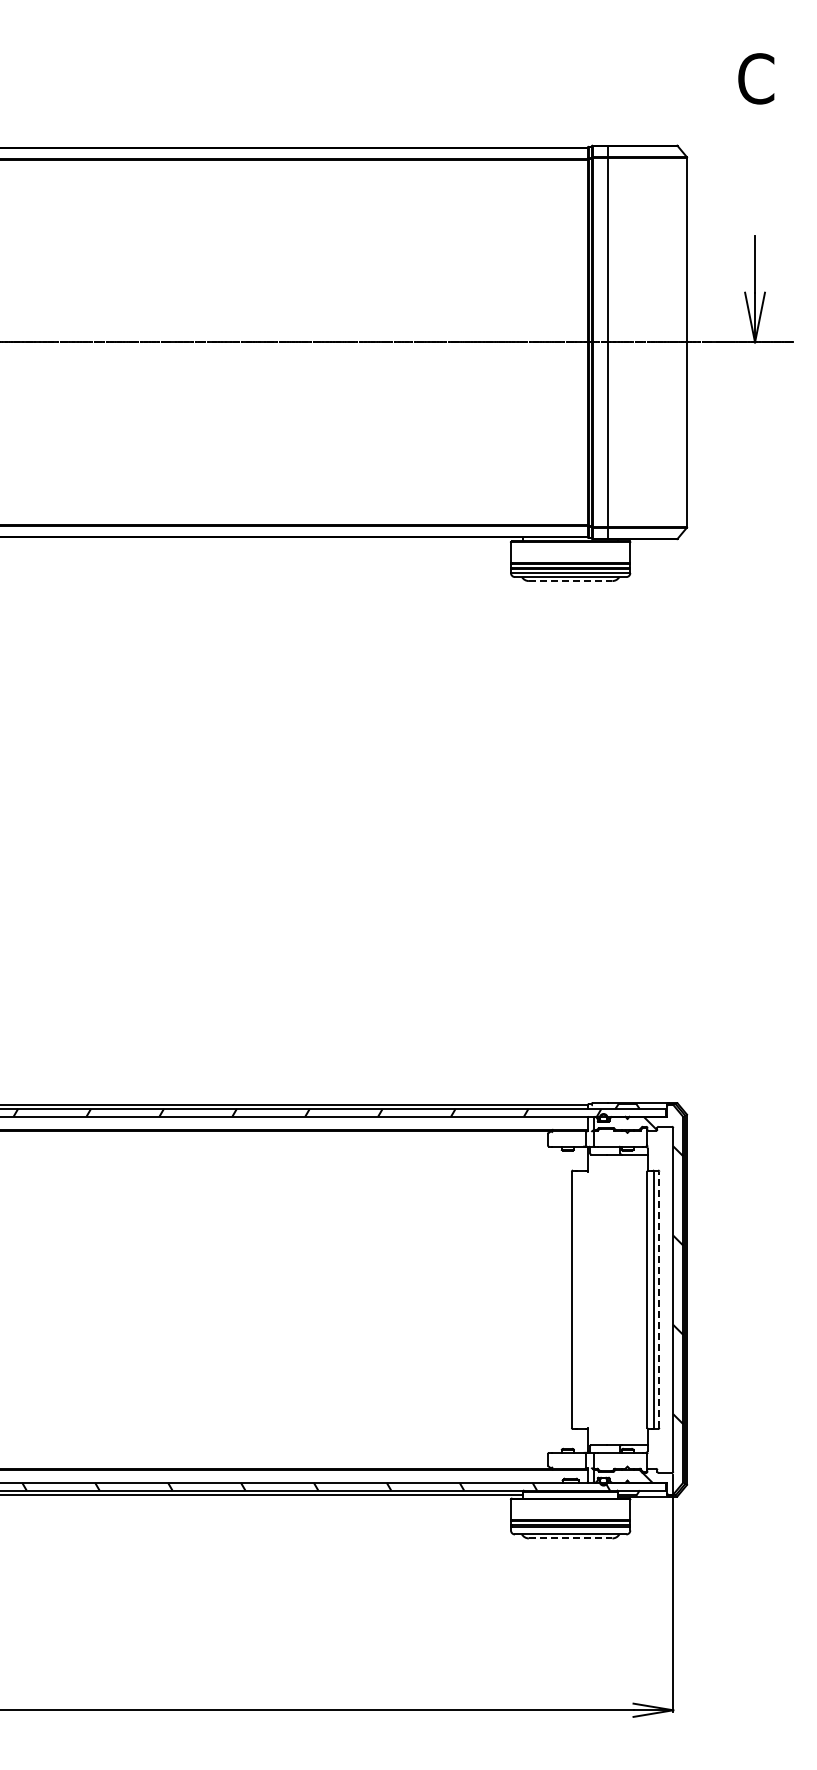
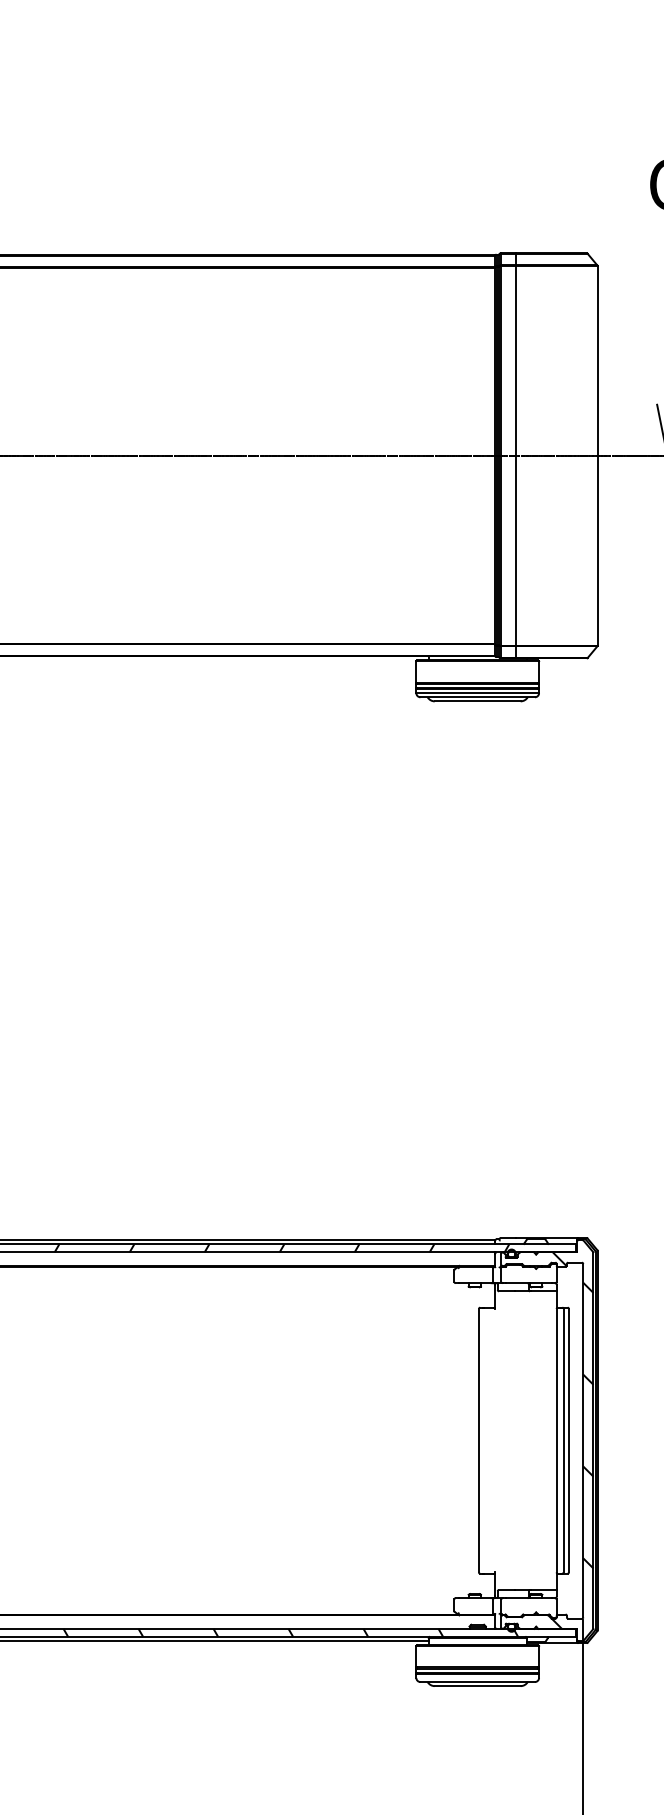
line: (570, 581) -> (477, 701), dashed -> solid
line: (659, 1299) -> (569, 1440), dashed -> solid
line: (570, 1538) -> (477, 1686), dashed -> solid

